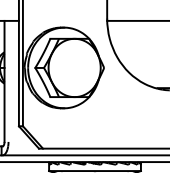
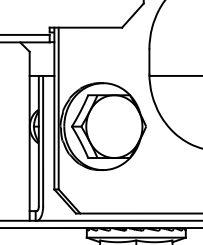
line: (8, 80) -> (43, 140), added

